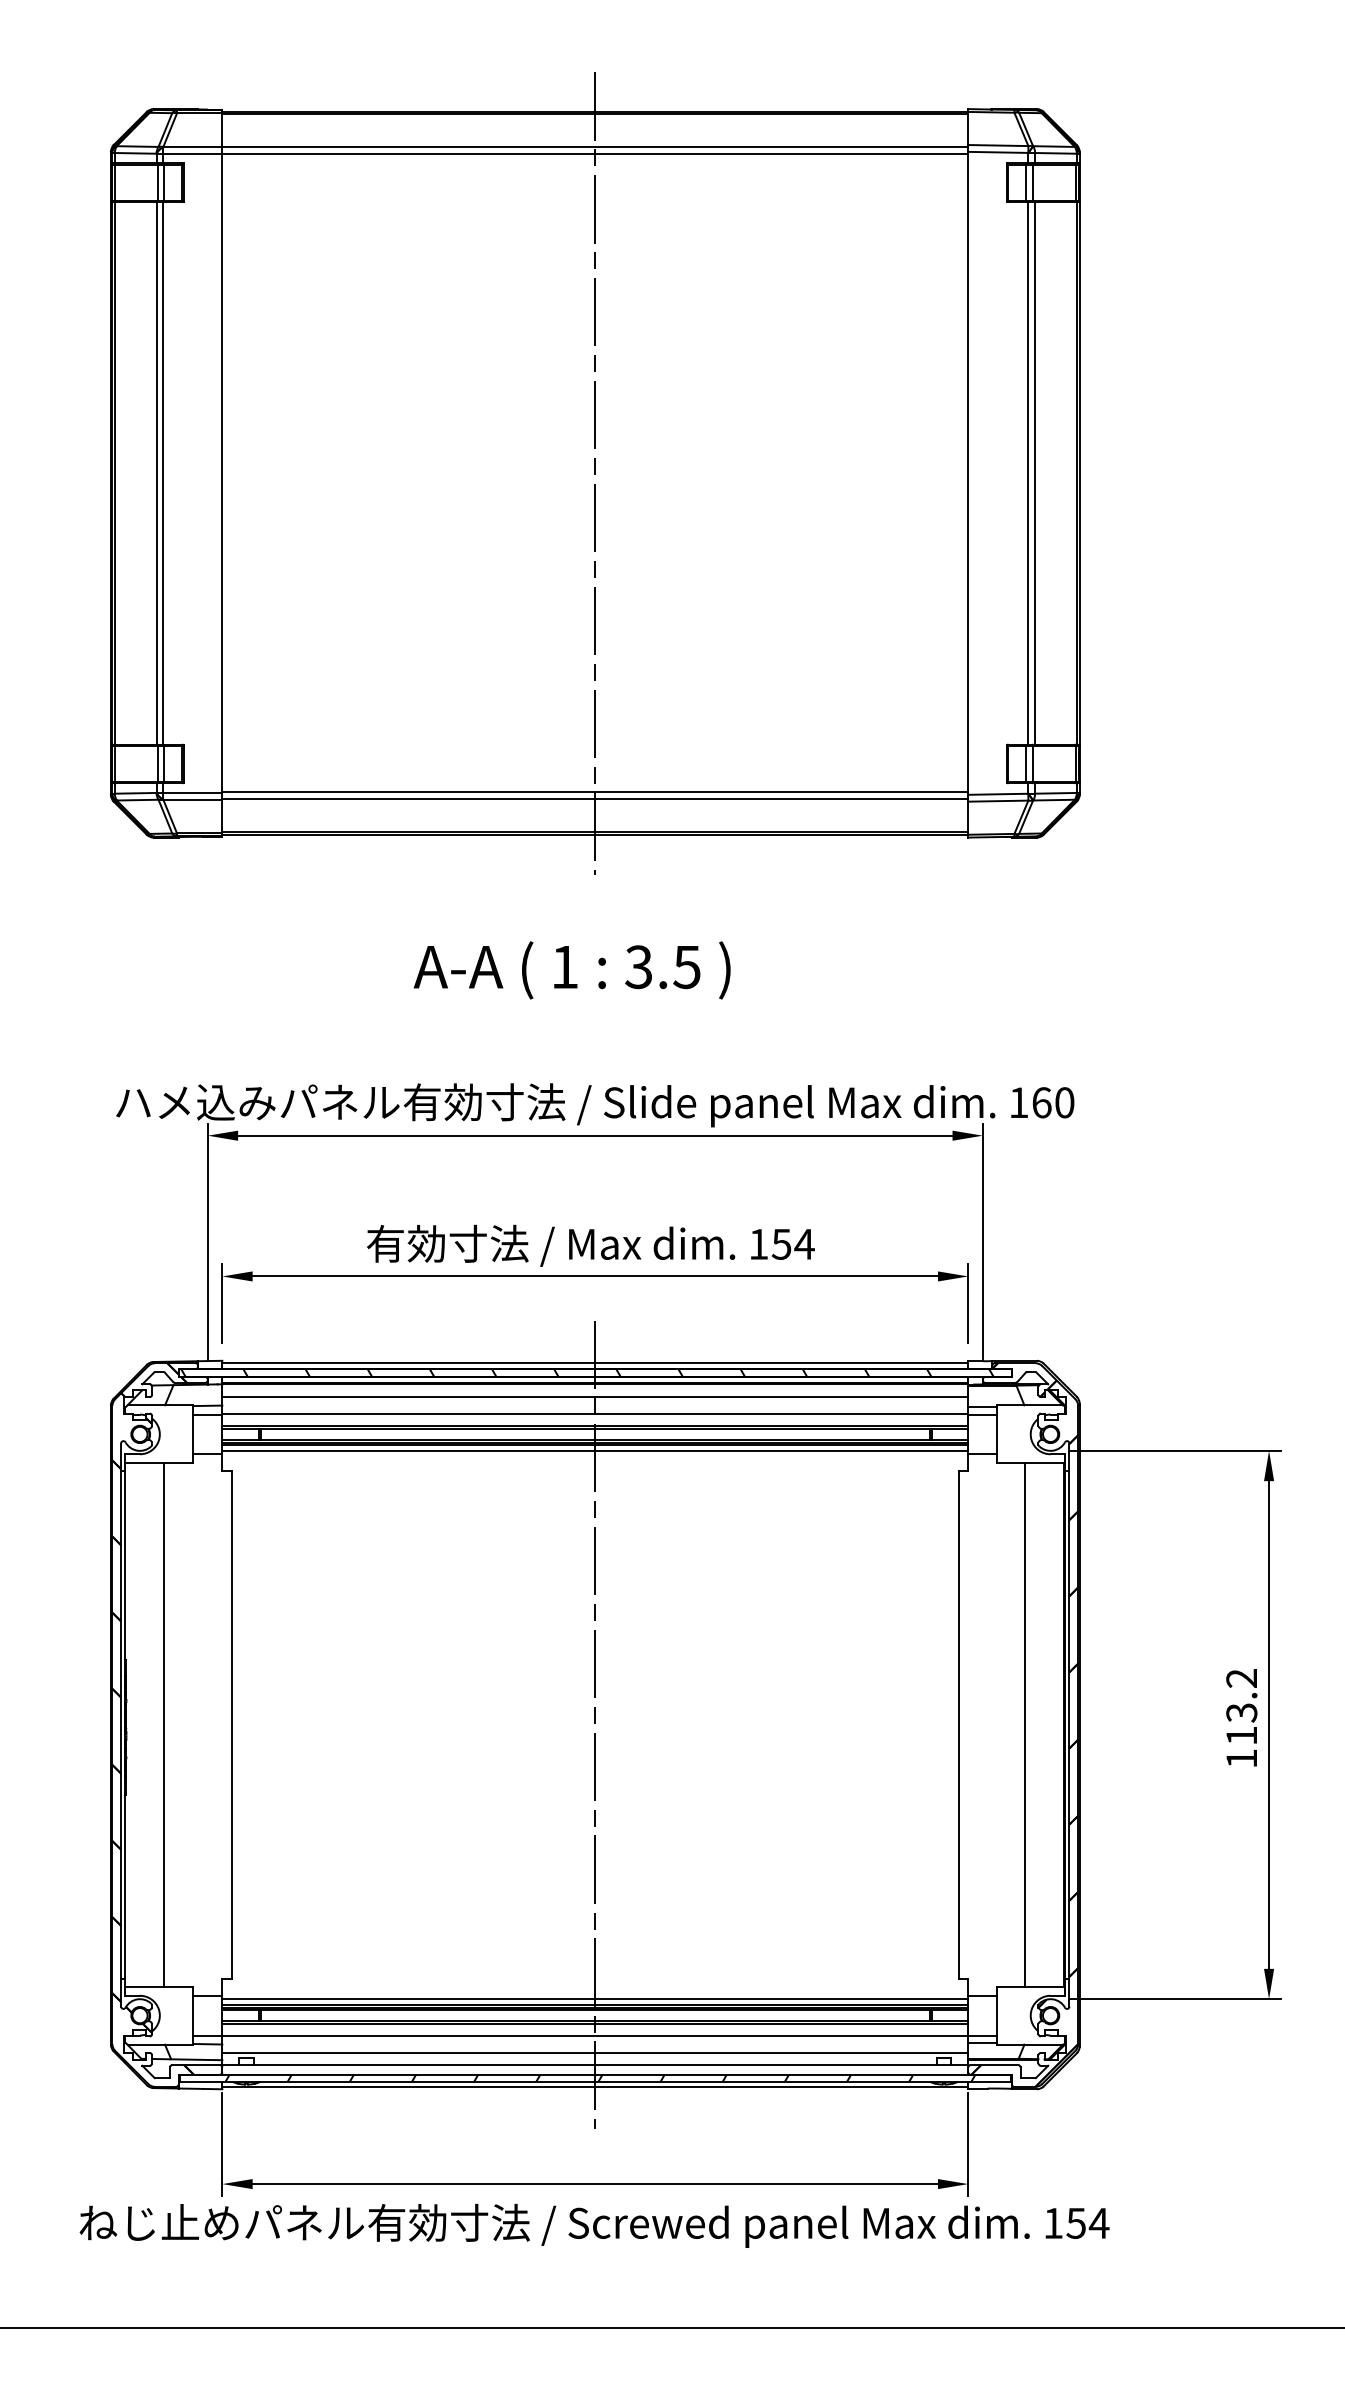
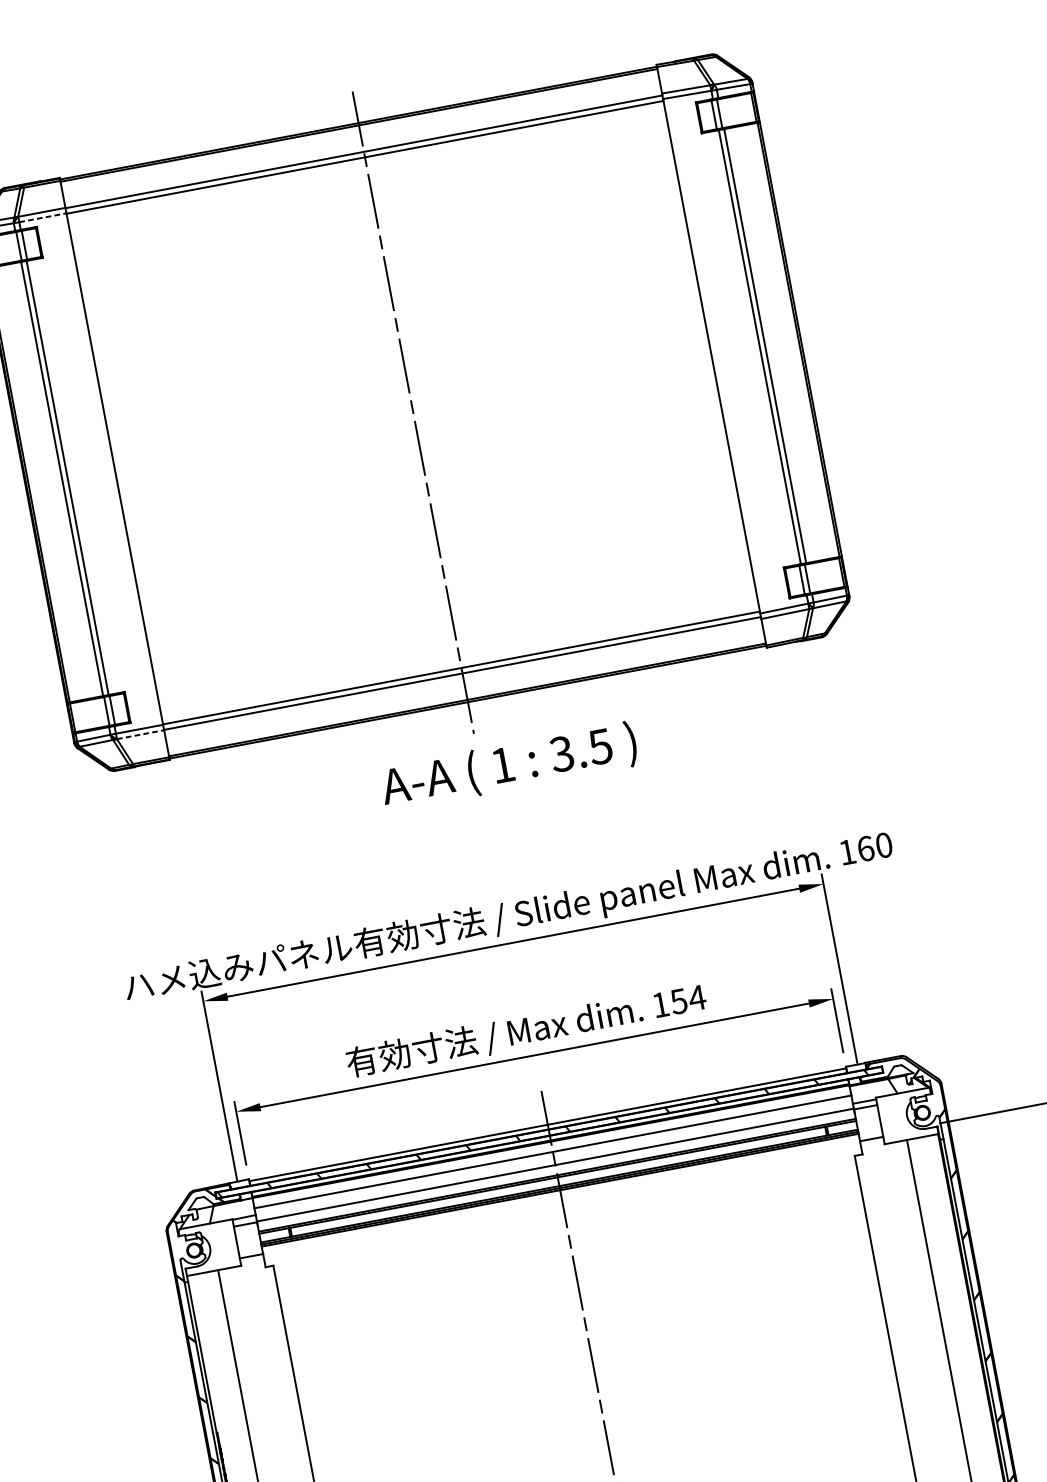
line: (193, 153) -> (43, 217), solid -> dashed
line: (193, 799) -> (141, 734), solid -> dashed
text: (571, 970) -> (508, 766), moved
line: (595, 1450) -> (561, 1194), removed

